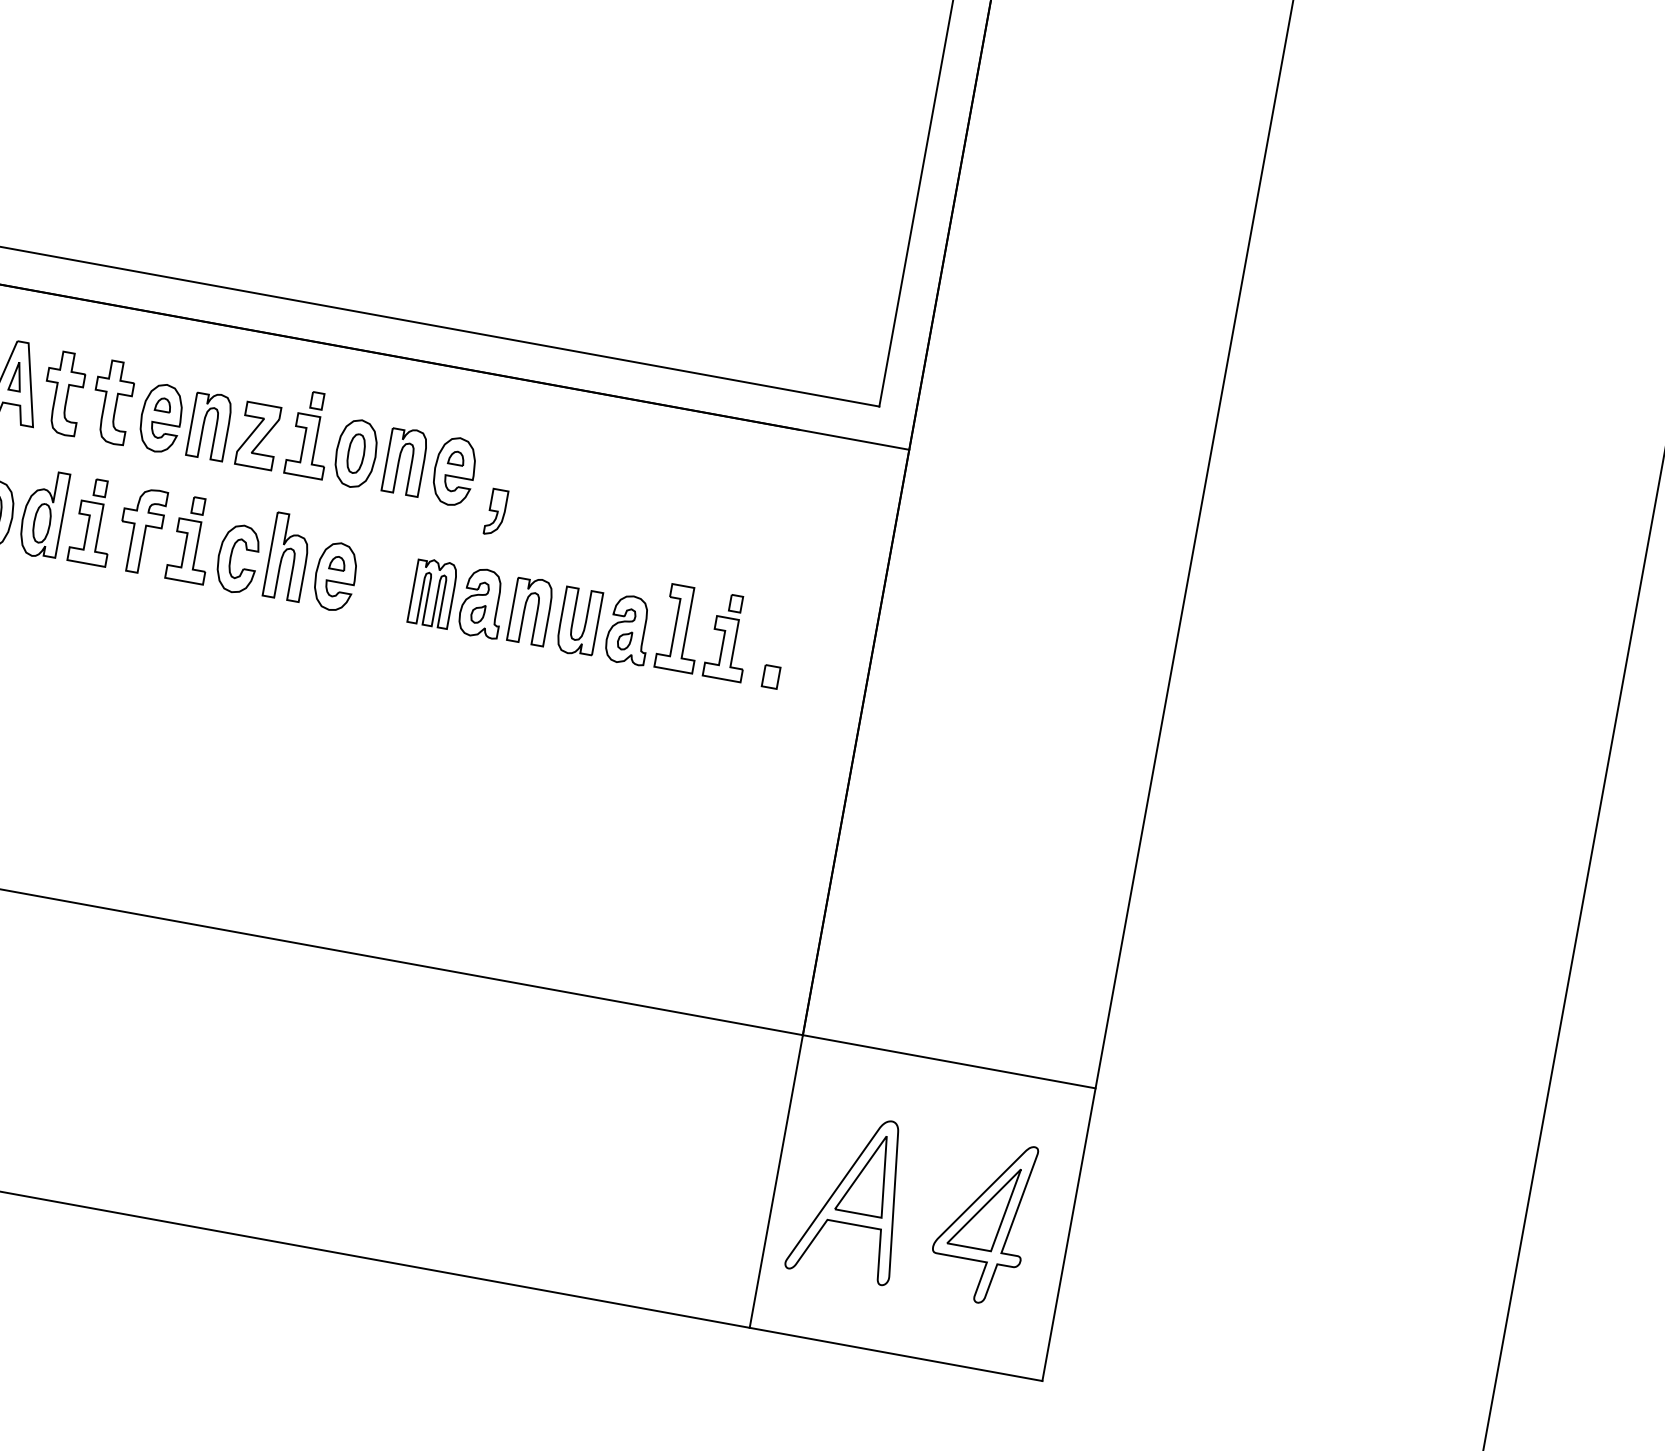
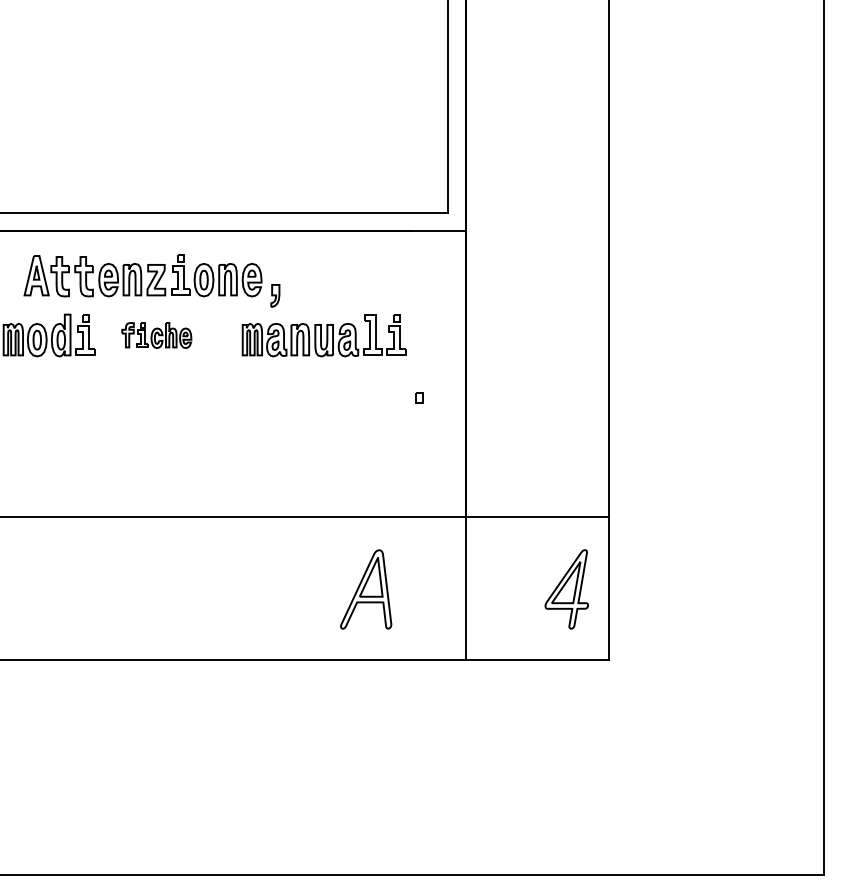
part: (238, 549) -> (156, 335), size x0.6
part: (770, 675) -> (419, 397), moved
part: (851, 1196) -> (366, 589), moved

